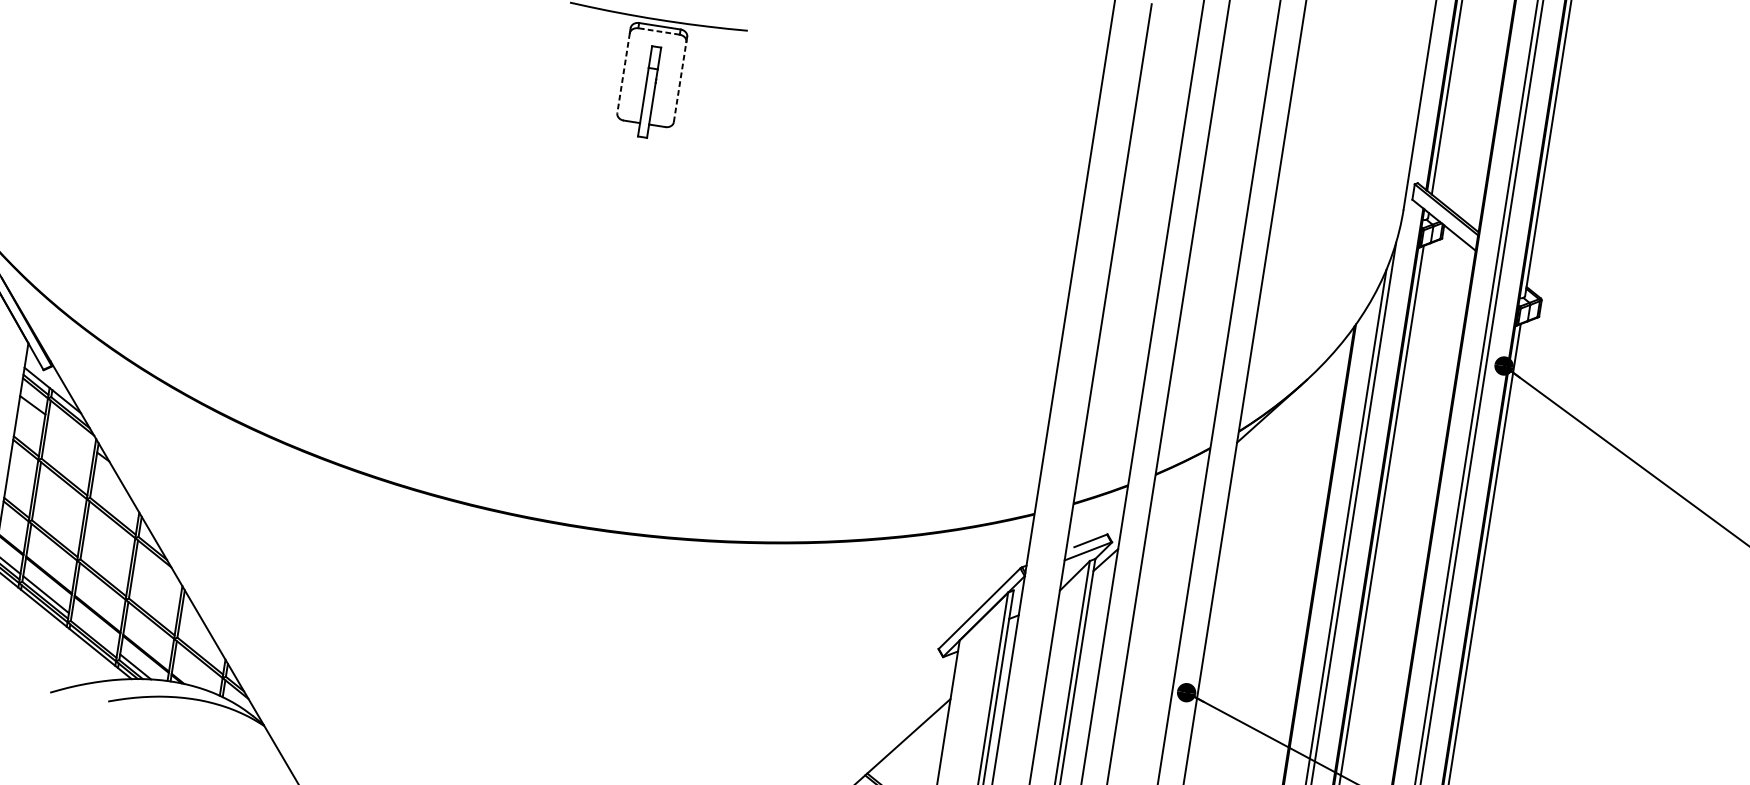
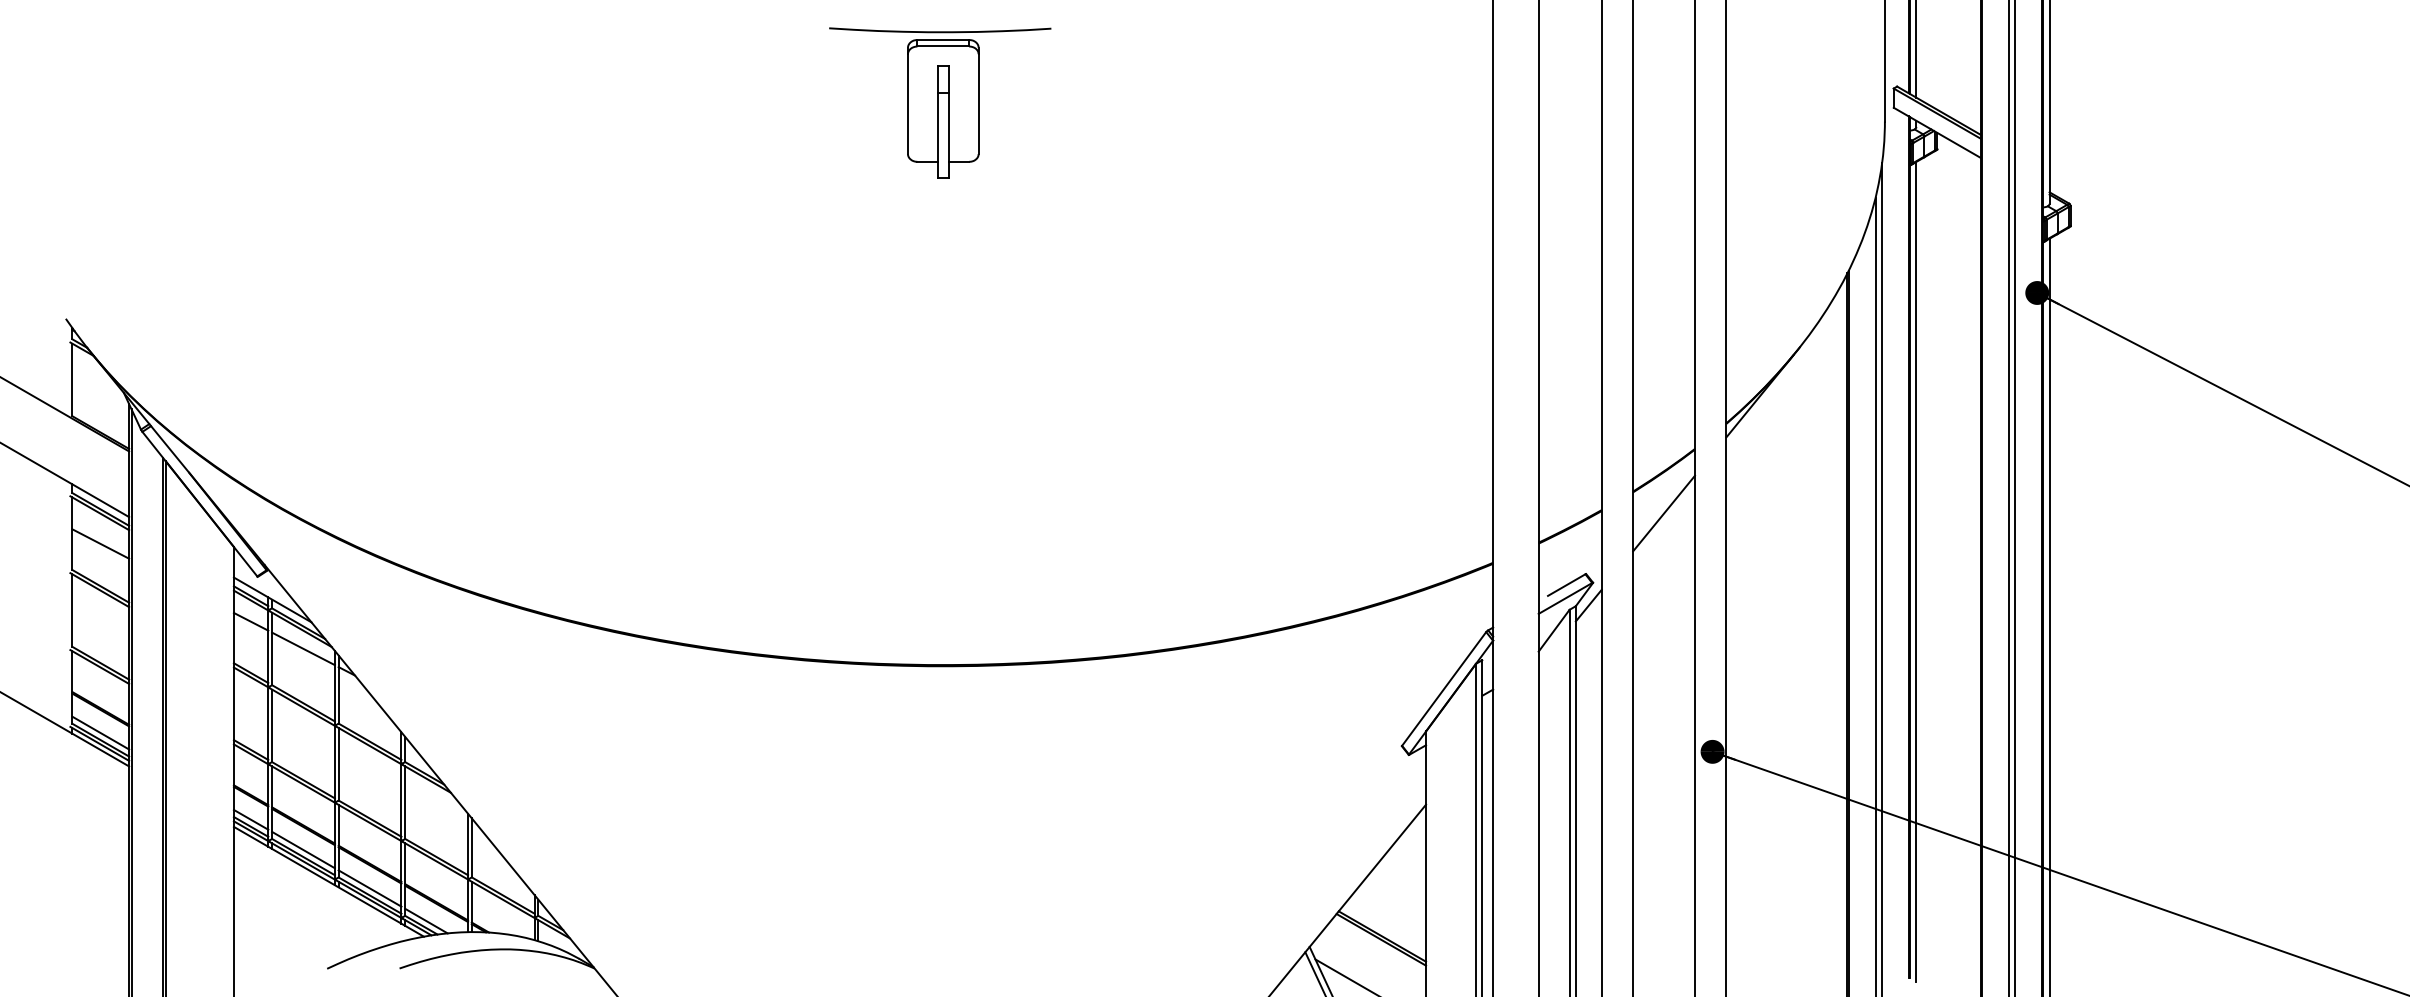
line: (659, 31) -> (943, 46), dashed -> solid
line: (623, 73) -> (907, 104), dashed -> solid
line: (680, 81) -> (978, 103), dashed -> solid
line: (71, 433) -> (303, 648), added
line: (1177, 495) -> (1663, 513), added
line: (94, 633) -> (369, 888), added

